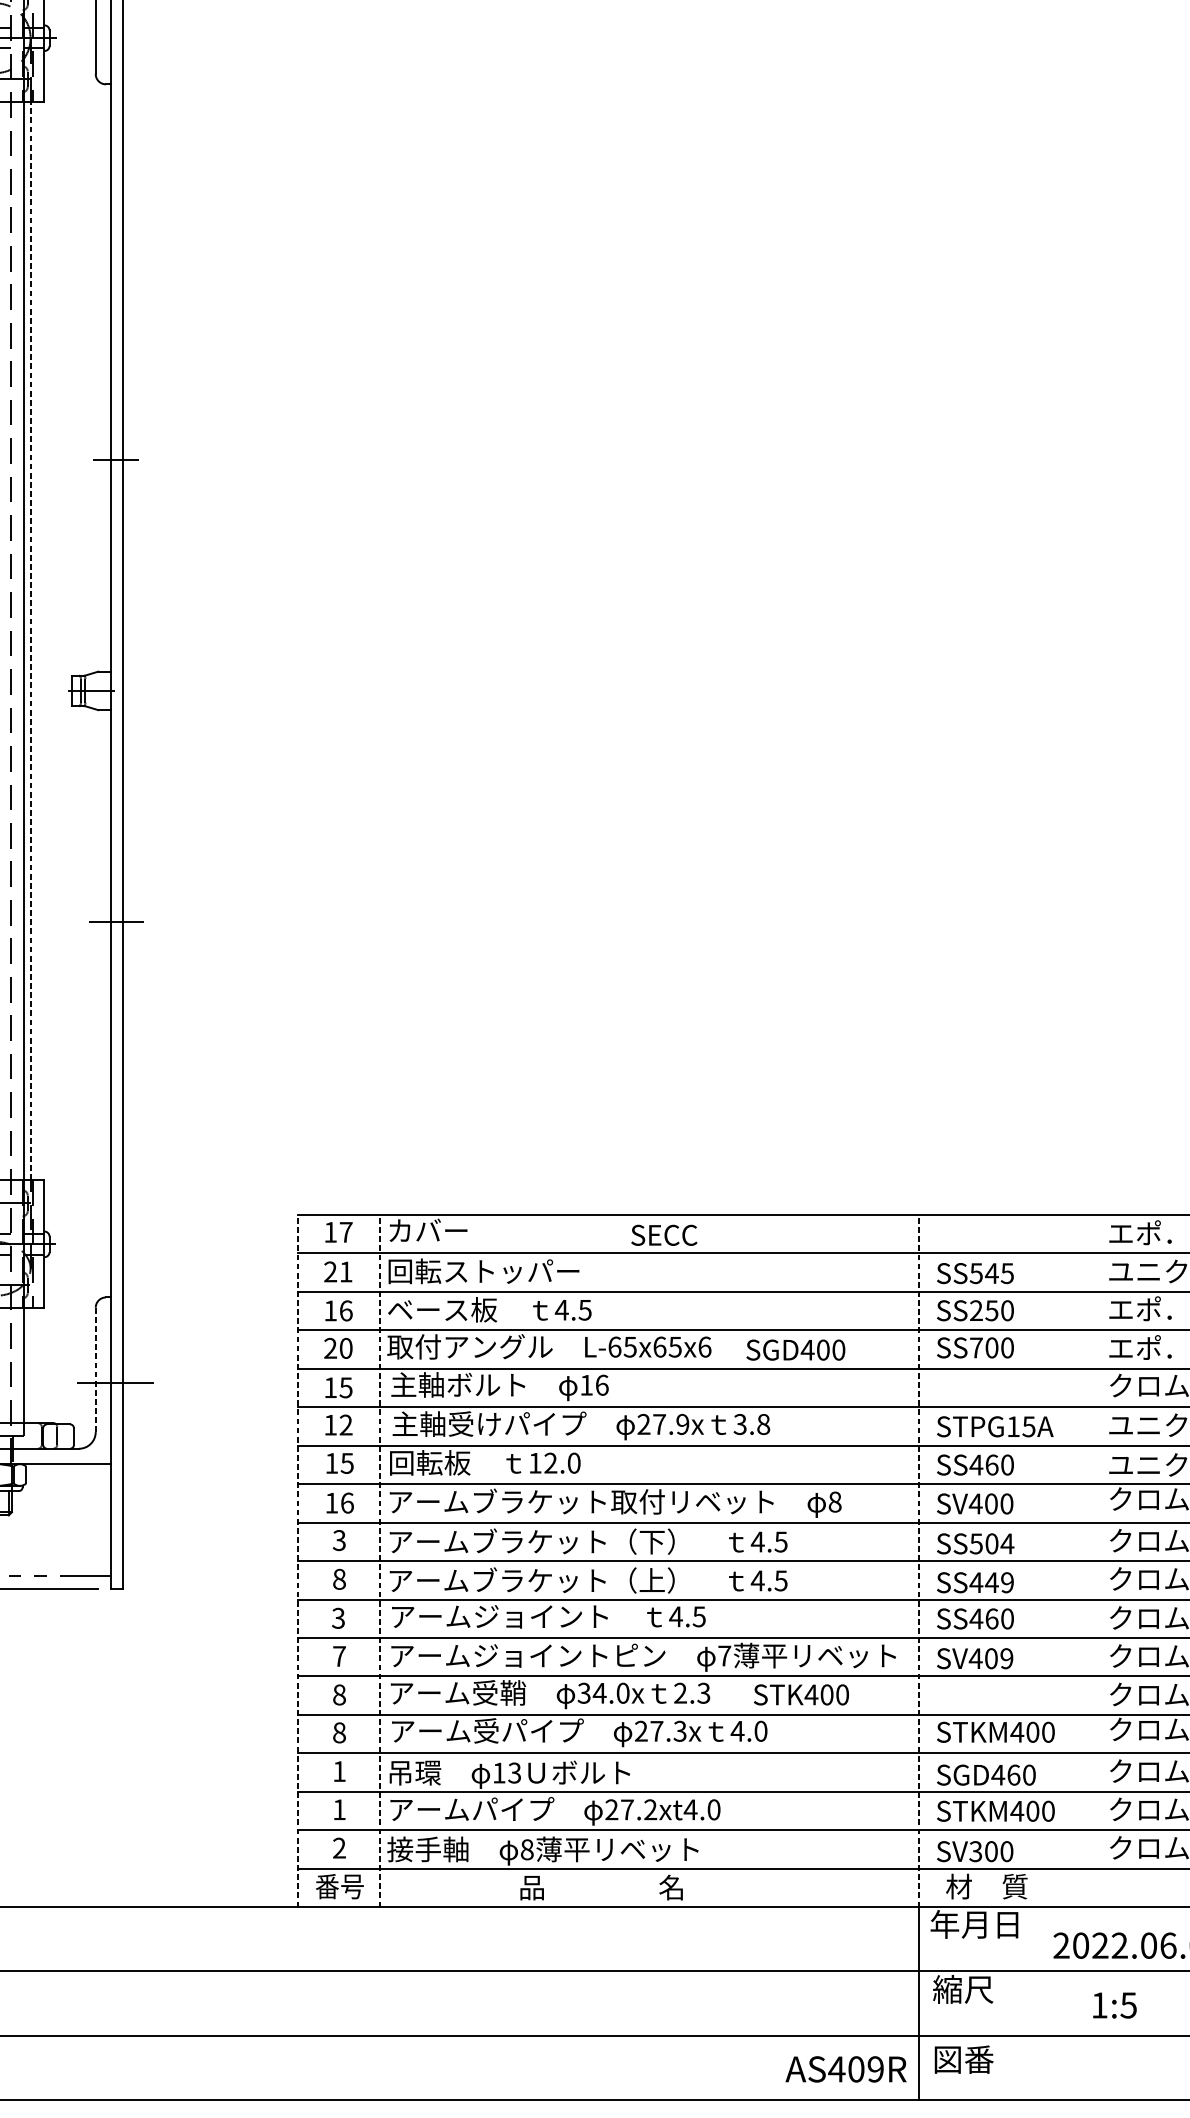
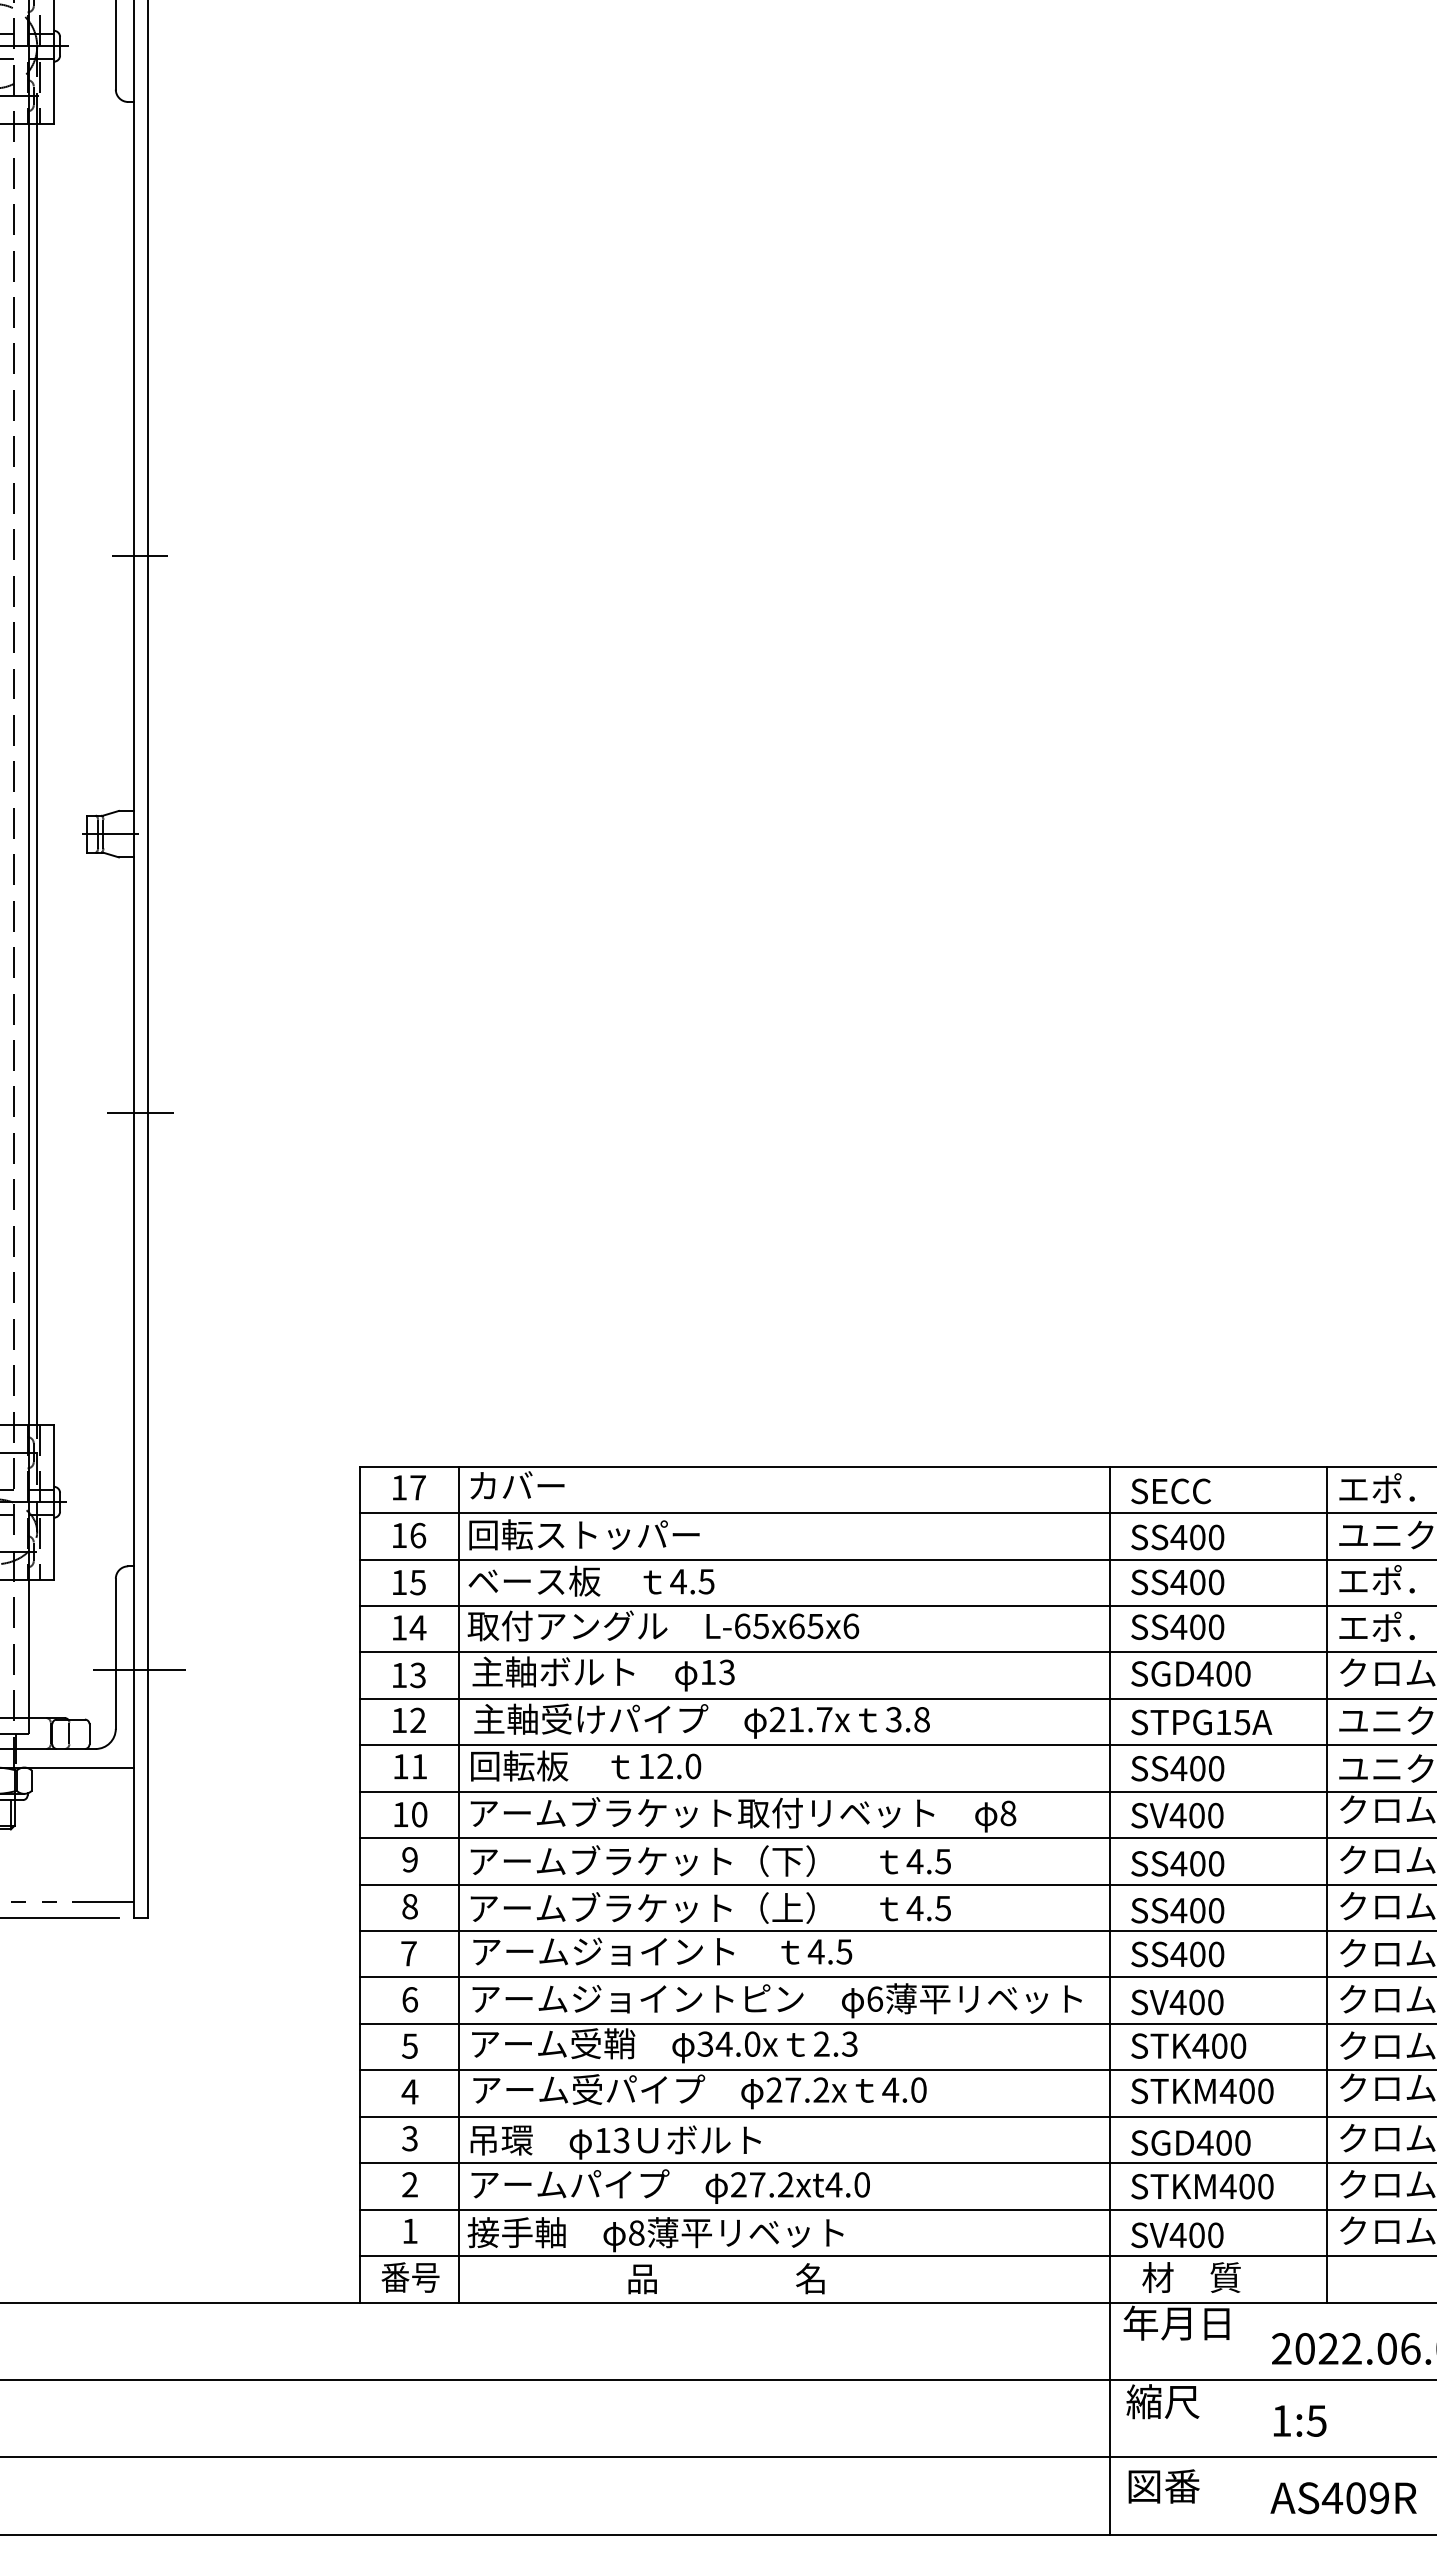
line: (30, 641) -> (37, 774), dashed -> solid
text: (664, 1235) -> (1171, 1491), moved
text: (338, 1271) -> (408, 1535), 21 -> 16
text: (991, 1273) -> (1197, 1537), SS545 -> SS400
text: (346, 1310) -> (418, 1582), 16 -> 15
text: (983, 1310) -> (1187, 1582), SS250 -> SS400
text: (338, 1348) -> (408, 1627), 20 -> 14
text: (976, 1348) -> (1178, 1627), SS700 -> SS400
text: (795, 1349) -> (1190, 1673), moved
line: (95, 1369) -> (115, 1653), dashed -> solid
text: (602, 1385) -> (727, 1672), 16 -> 13
text: (345, 1387) -> (417, 1674), 15 -> 13
text: (671, 1424) -> (810, 1719), 27.9x -> 21.7x
text: (347, 1463) -> (419, 1766), 15 -> 11
text: (991, 1464) -> (1197, 1768), SS460 -> SS400
text: (347, 1503) -> (419, 1814), 16 -> 10
text: (339, 1540) -> (409, 1859), 3 -> 9
text: (991, 1543) -> (1197, 1863), SS504 -> SS400
line: (298, 1561) -> (360, 1884), dashed -> solid
line: (379, 1561) -> (458, 1884), dashed -> solid
line: (918, 1561) -> (1109, 1884), dashed -> solid
line: (1099, 1561) -> (1327, 1884), added
text: (999, 1582) -> (1206, 1910), SS449 -> SS400
text: (338, 1618) -> (408, 1953), 3 -> 7
text: (991, 1618) -> (1197, 1954), SS460 -> SS400
text: (725, 1655) -> (875, 1998), 7 -> 6
text: (339, 1656) -> (410, 1999), 7 -> 6
text: (1006, 1658) -> (1215, 2002), SV409 -> SV400
text: (339, 1694) -> (409, 2045), 8 -> 5
text: (801, 1694) -> (1188, 2045), moved
text: (680, 1730) -> (821, 2089), 27.3x -> 27.2x
text: (339, 1732) -> (409, 2091), 8 -> 4
text: (339, 1771) -> (409, 2138), 1 -> 3
text: (1014, 1774) -> (1224, 2142), SGD460 -> SGD400
text: (339, 1809) -> (409, 2184), 1 -> 2
text: (339, 1847) -> (409, 2230), 2 -> 1
text: (975, 1851) -> (1177, 2235), SV300 -> SV400
text: (1114, 2005) -> (1299, 2420), moved
text: (846, 2069) -> (1343, 2498), moved

